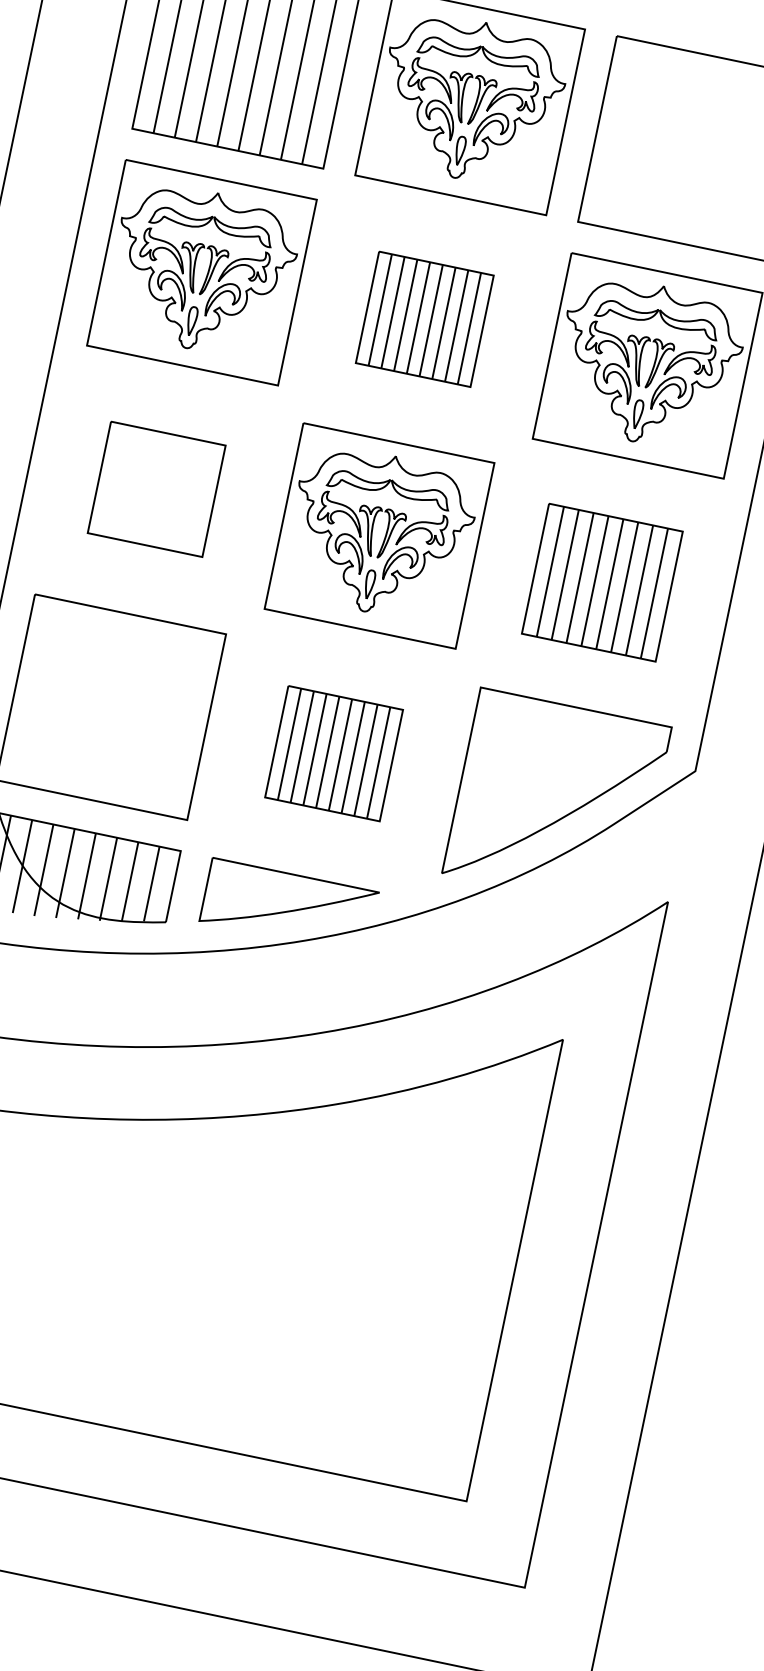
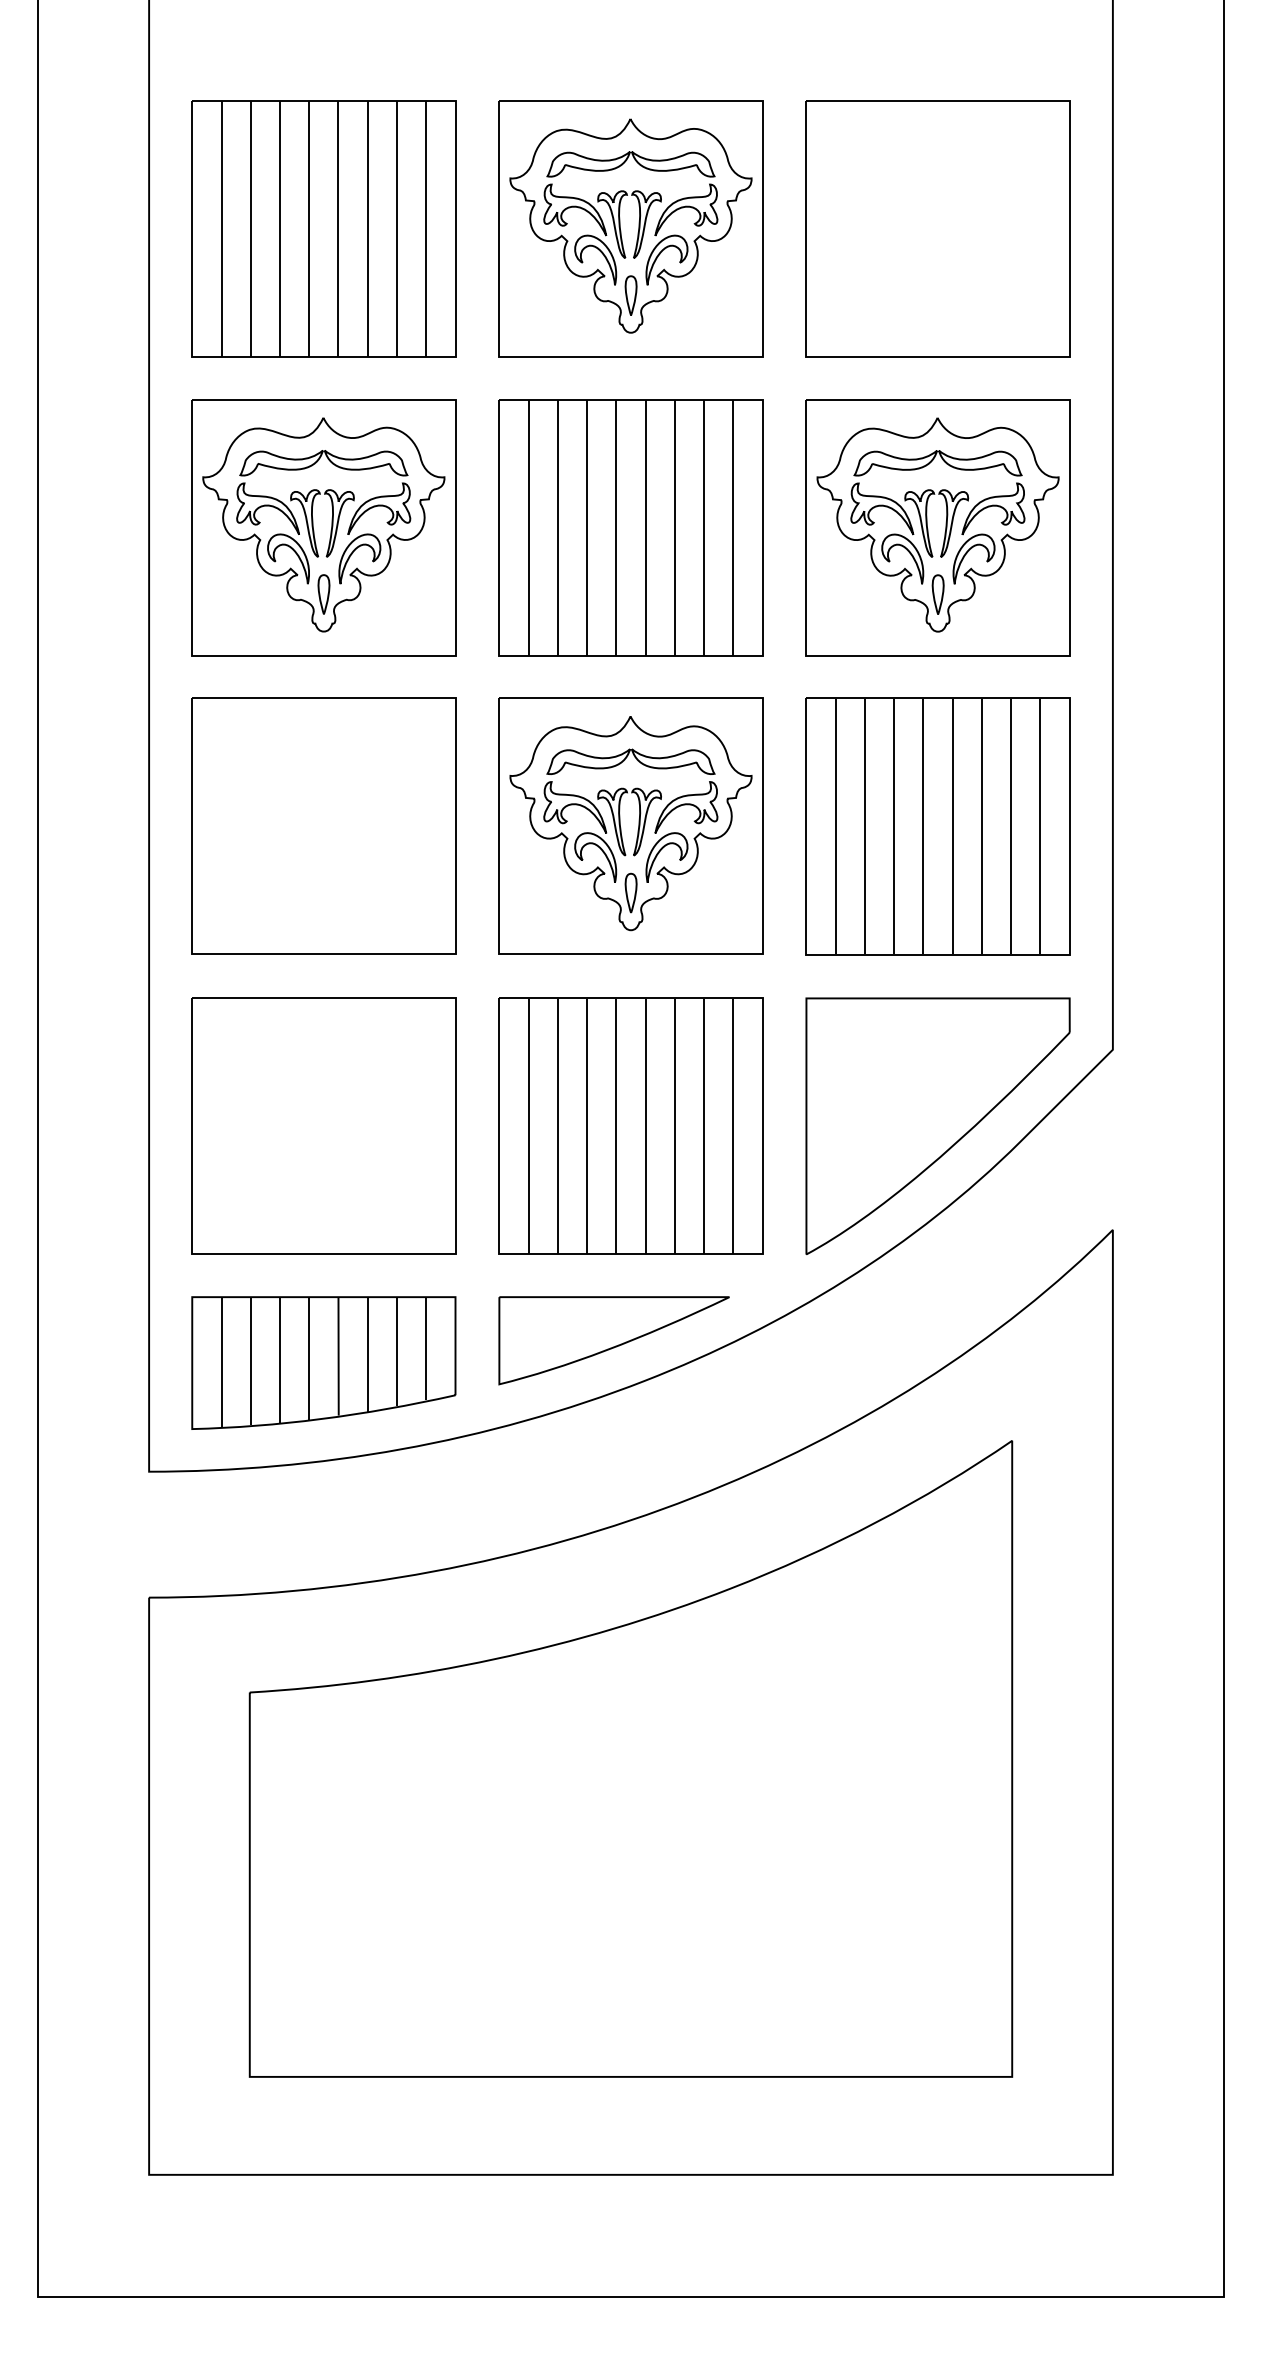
part: (424, 319) -> (630, 527), size x1.67
part: (156, 488) -> (323, 825), size x1.67
part: (601, 582) -> (937, 826), size x1.43
part: (333, 753) -> (630, 1125), size x1.67

